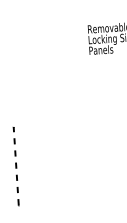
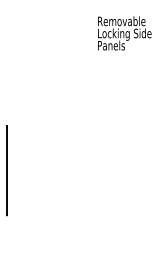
line: (15, 166) -> (6, 170), dashed -> solid

